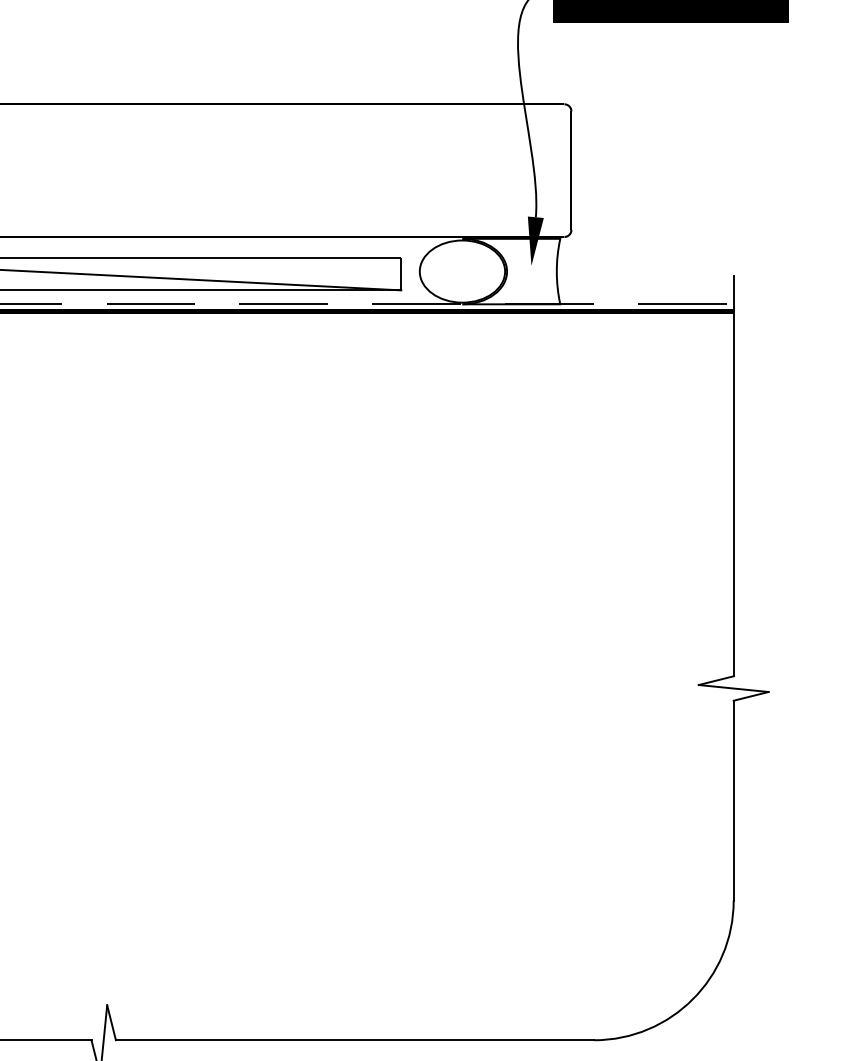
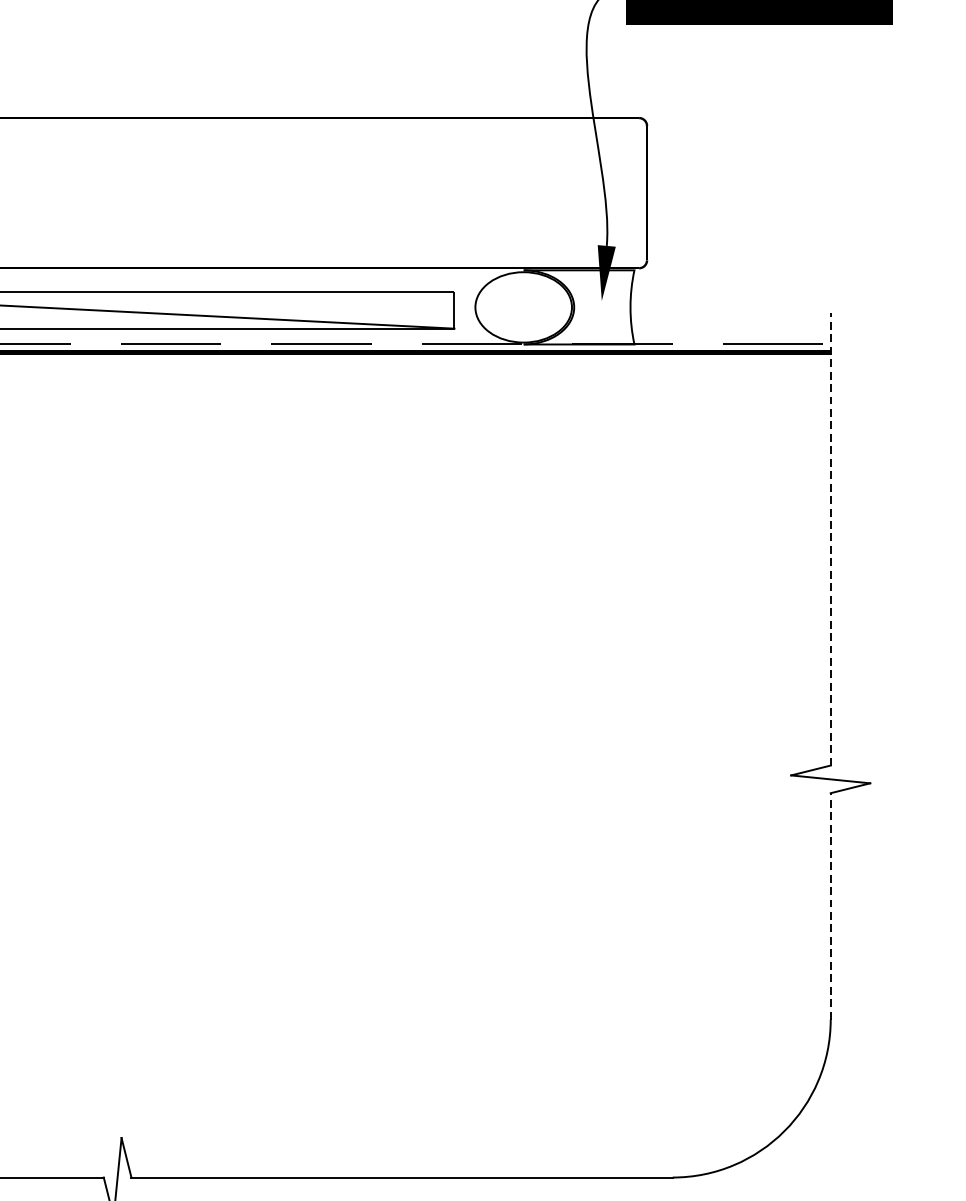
line: (733, 476) -> (830, 539), solid -> dashed
line: (733, 800) -> (830, 906), solid -> dashed

